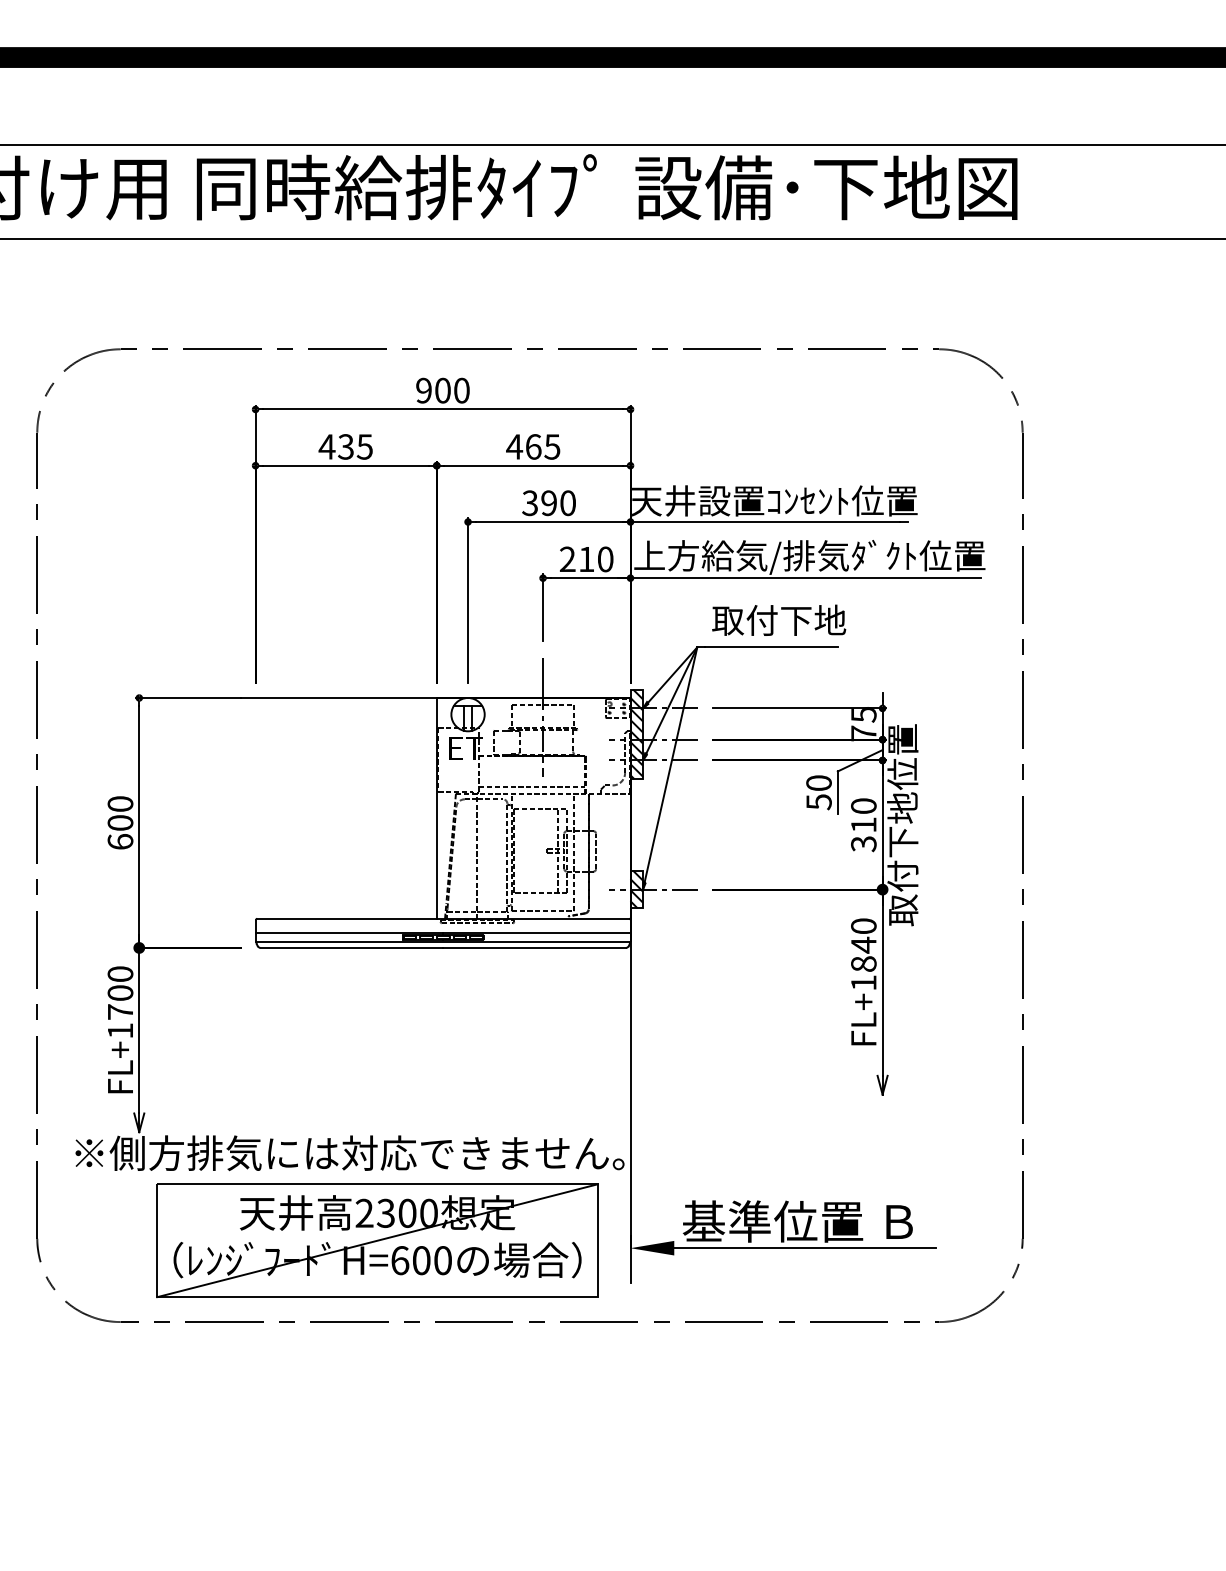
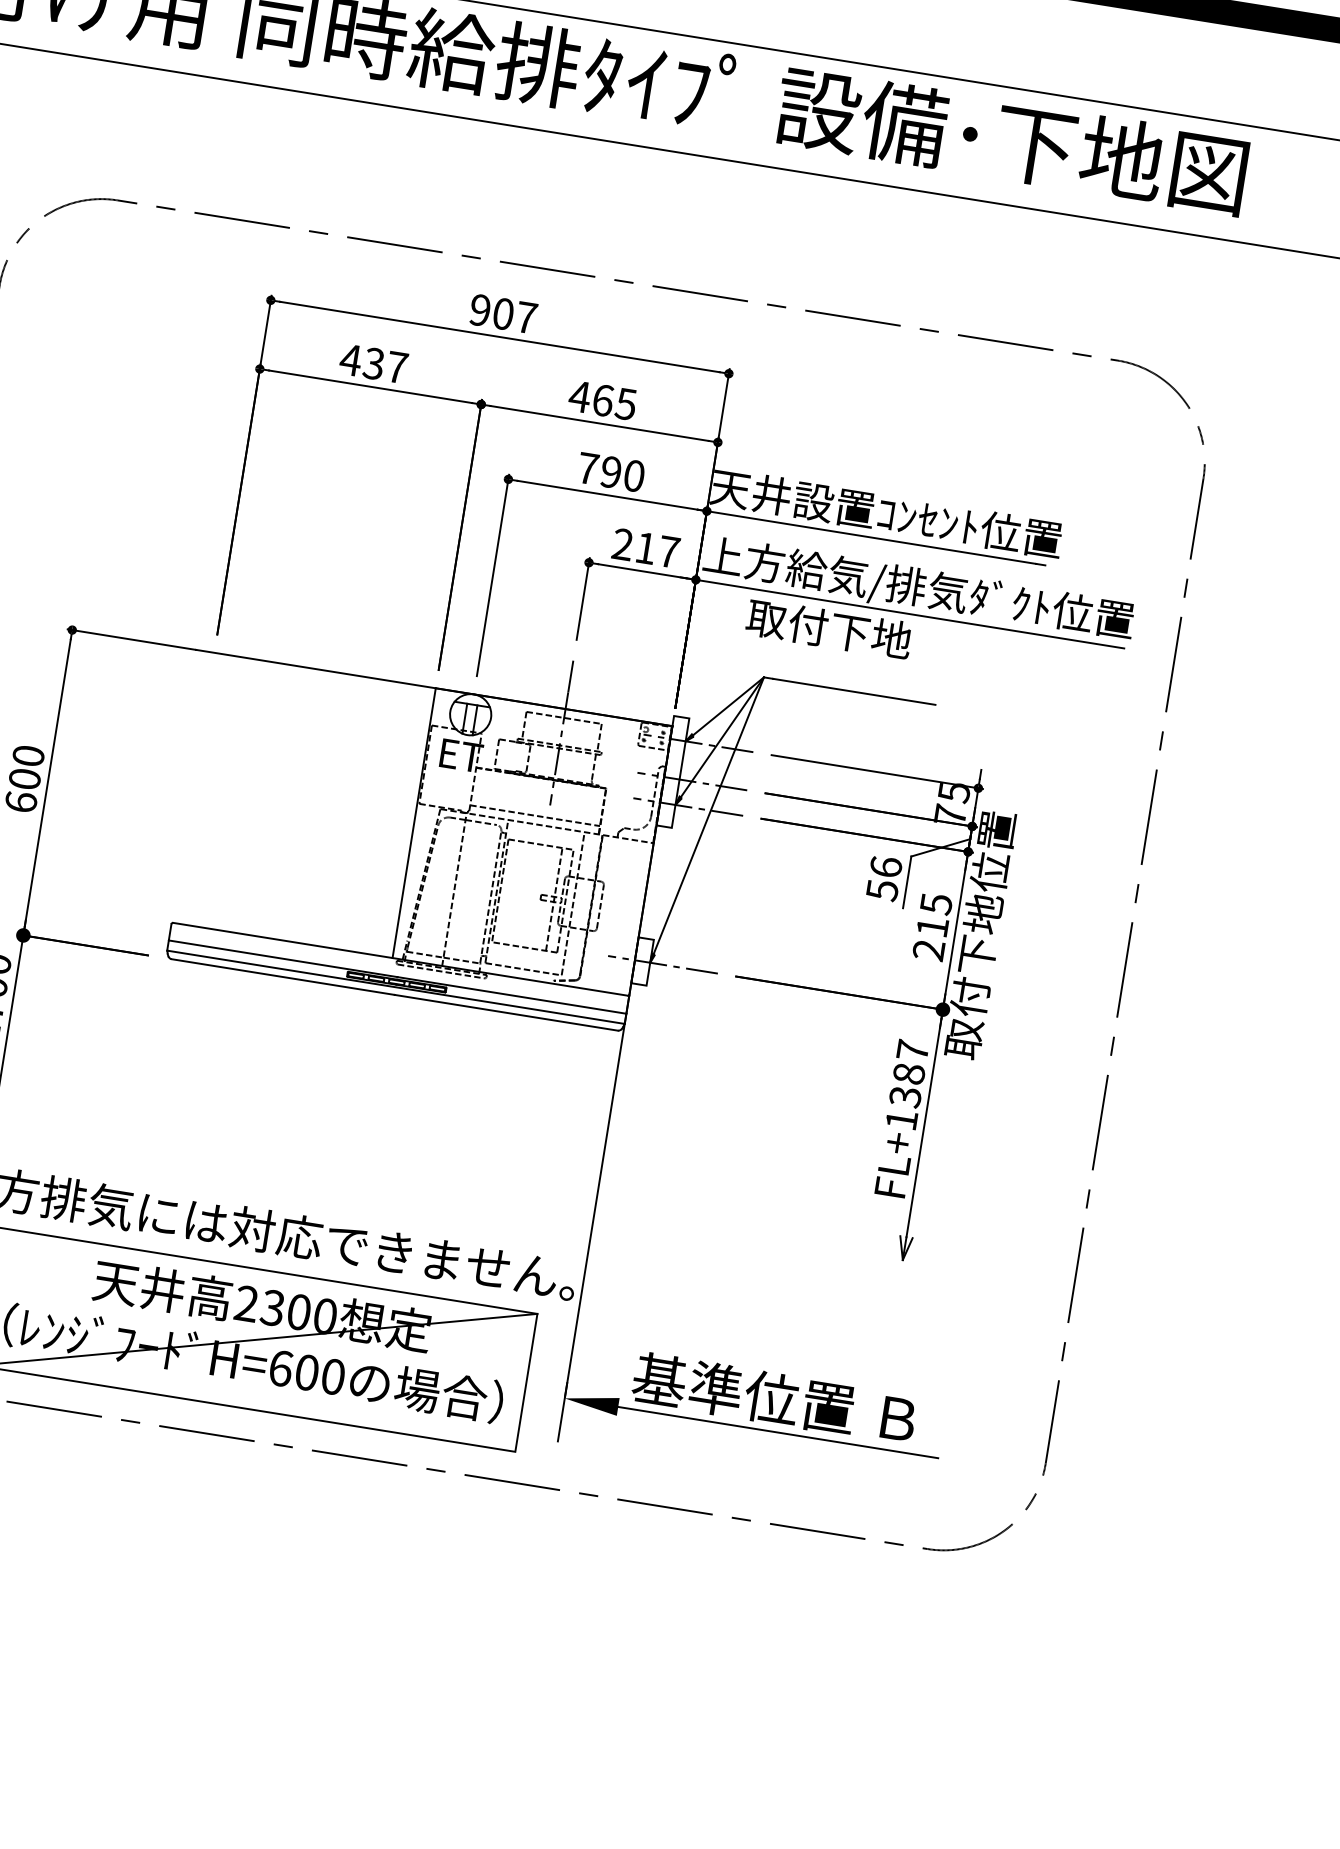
text: (461, 390) -> (526, 317), 900 -> 907
text: (364, 446) -> (396, 366), 435 -> 437
text: (530, 503) -> (588, 469), 390 -> 790
text: (605, 559) -> (668, 552), 210 -> 217
text: (779, 619) -> (829, 627), moved
hatch: (636, 734) -> (672, 771), removed
text: (818, 782) -> (885, 866), 50 -> 56
text: (863, 825) -> (932, 927), 310 -> 215
hatch: (636, 889) -> (642, 961), removed
text: (863, 945) -> (908, 1074), FL+1840 -> FL+1387

